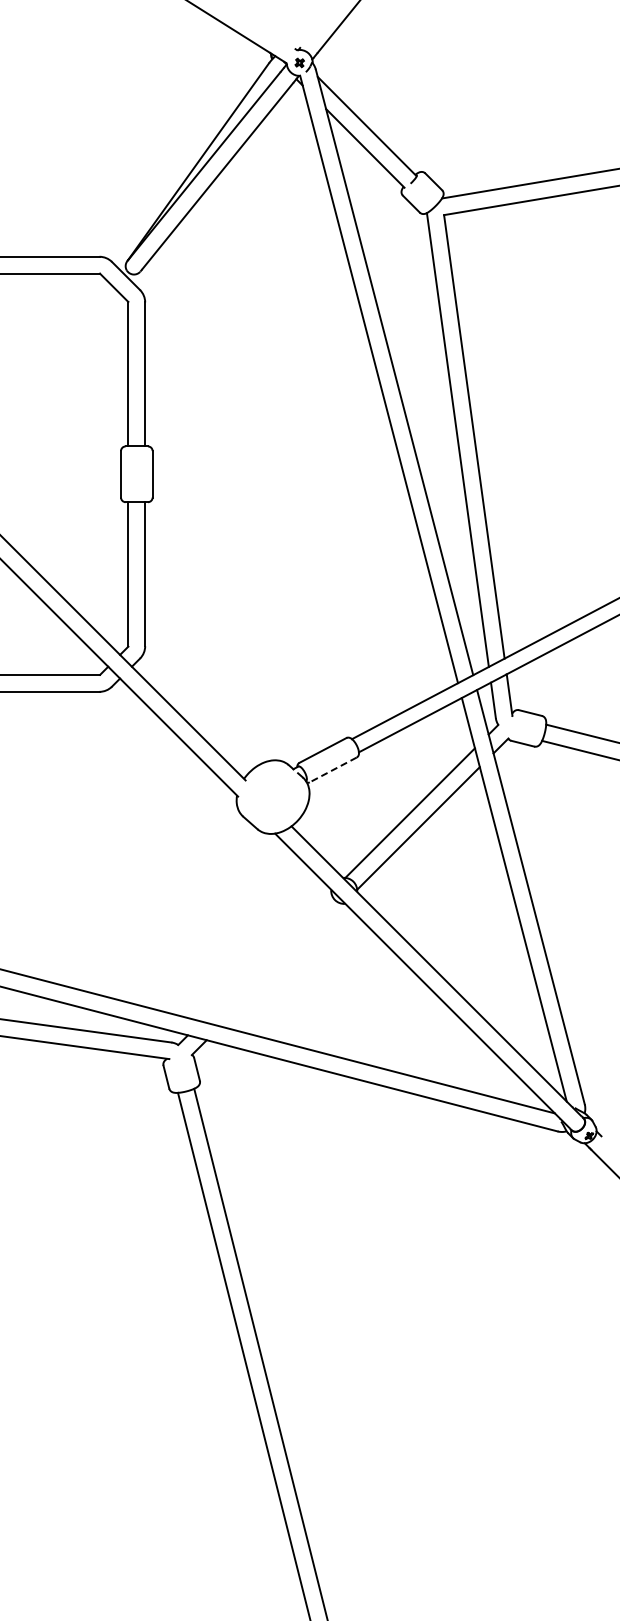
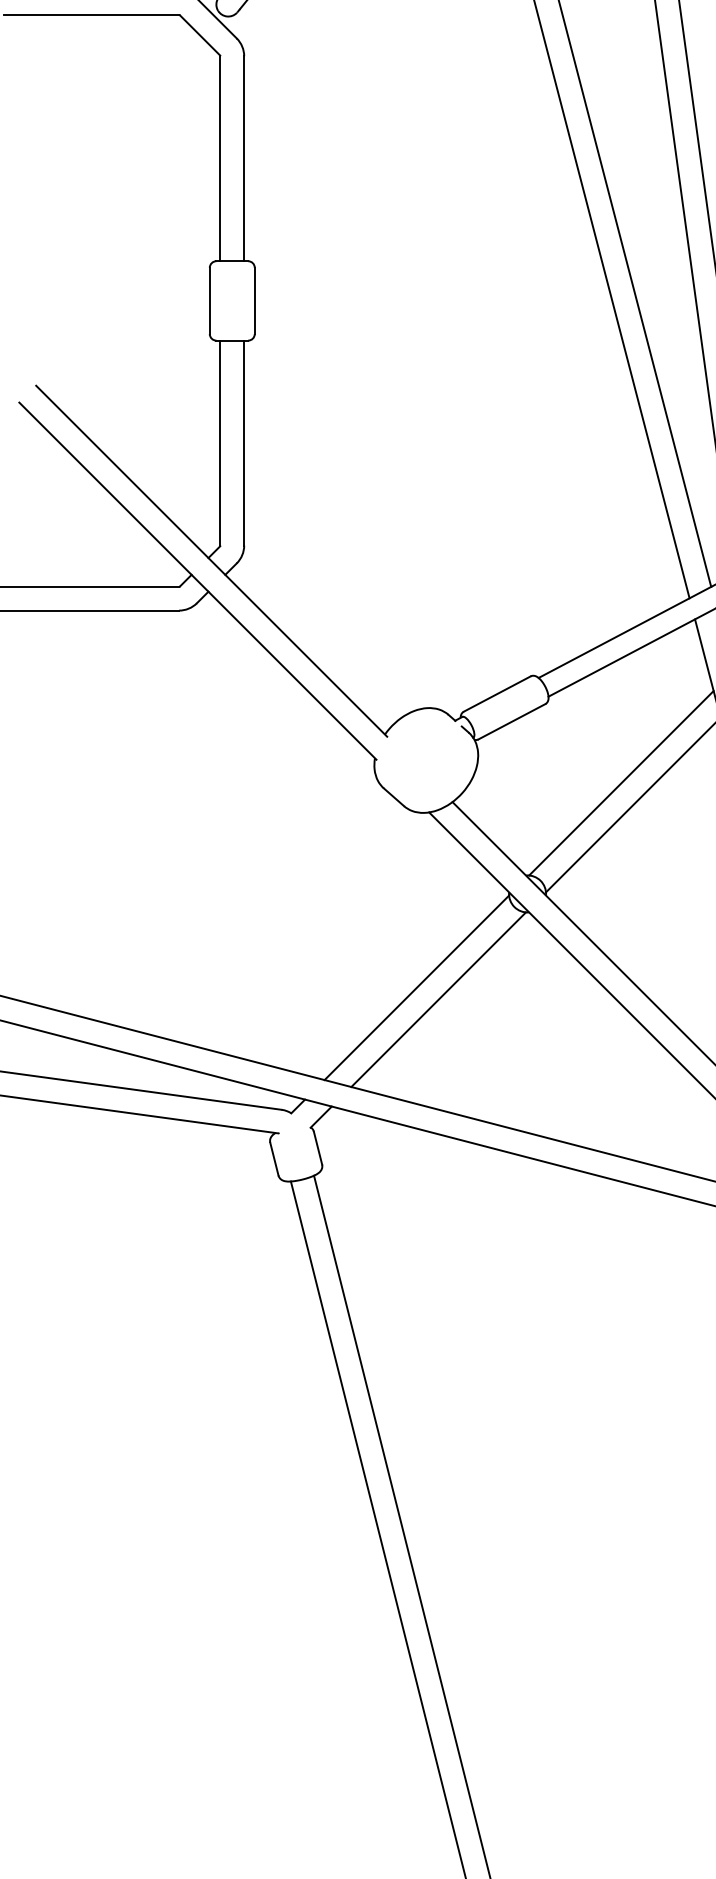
line: (333, 769) -> (512, 721), dashed -> solid
line: (266, 956) -> (416, 987), added
line: (281, 964) -> (438, 998), added

